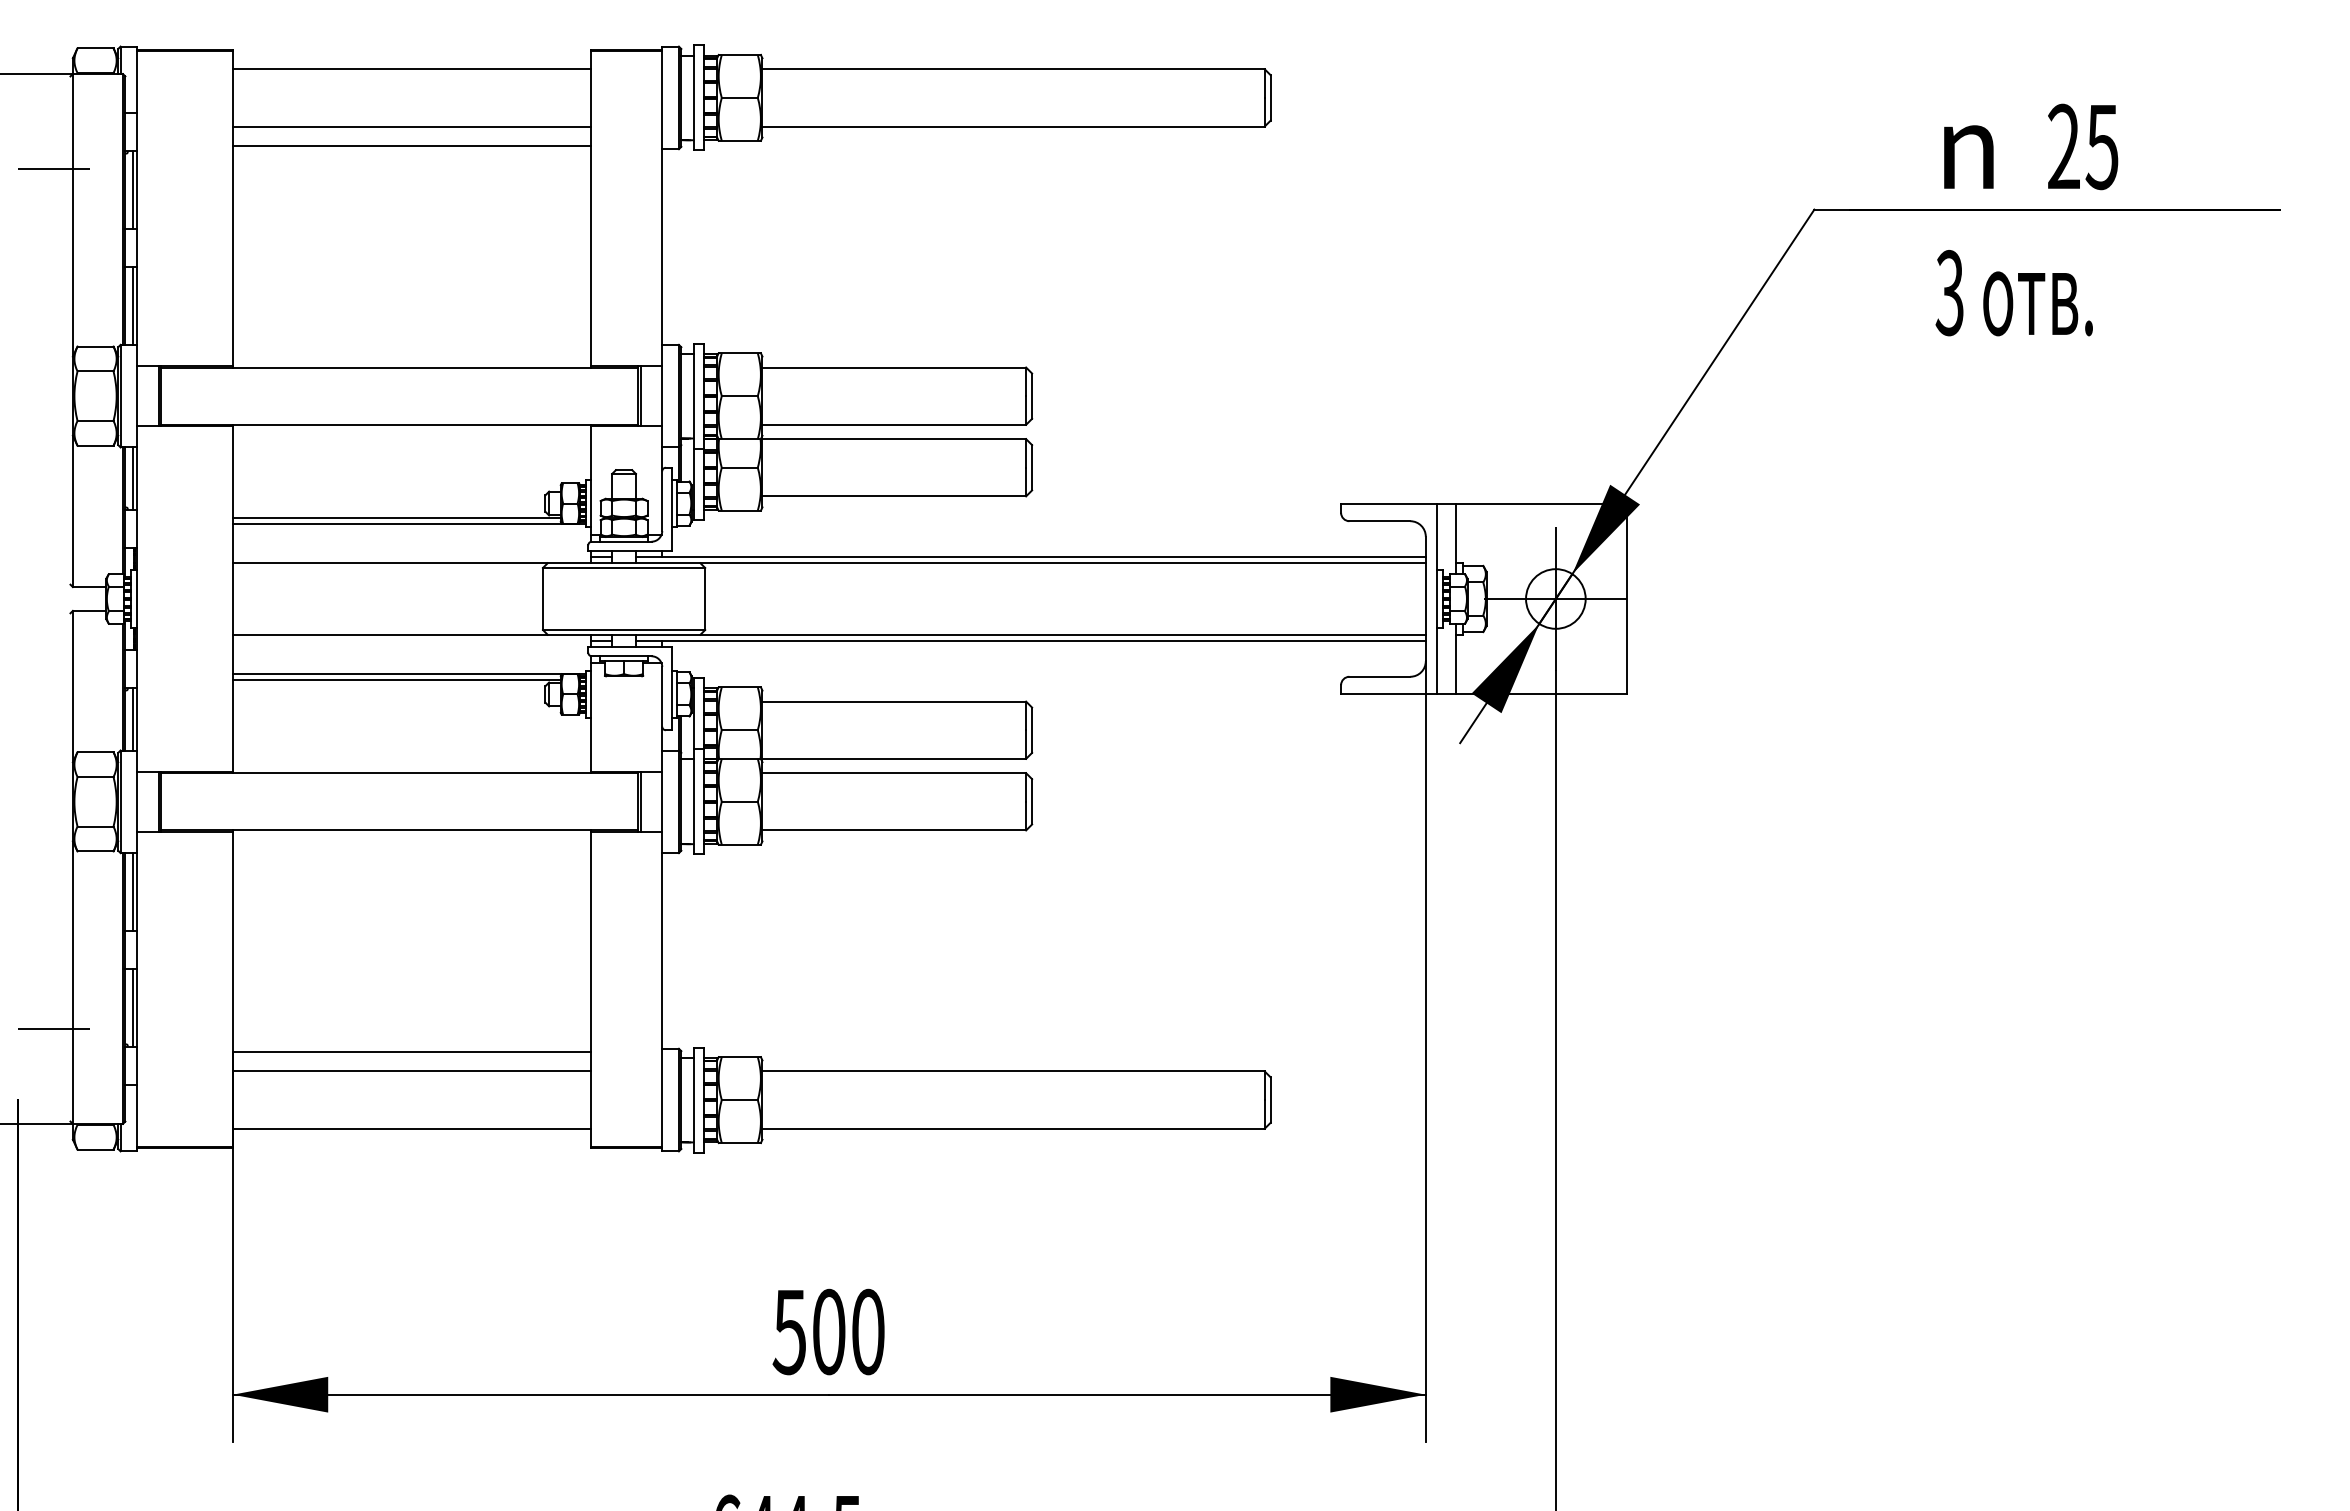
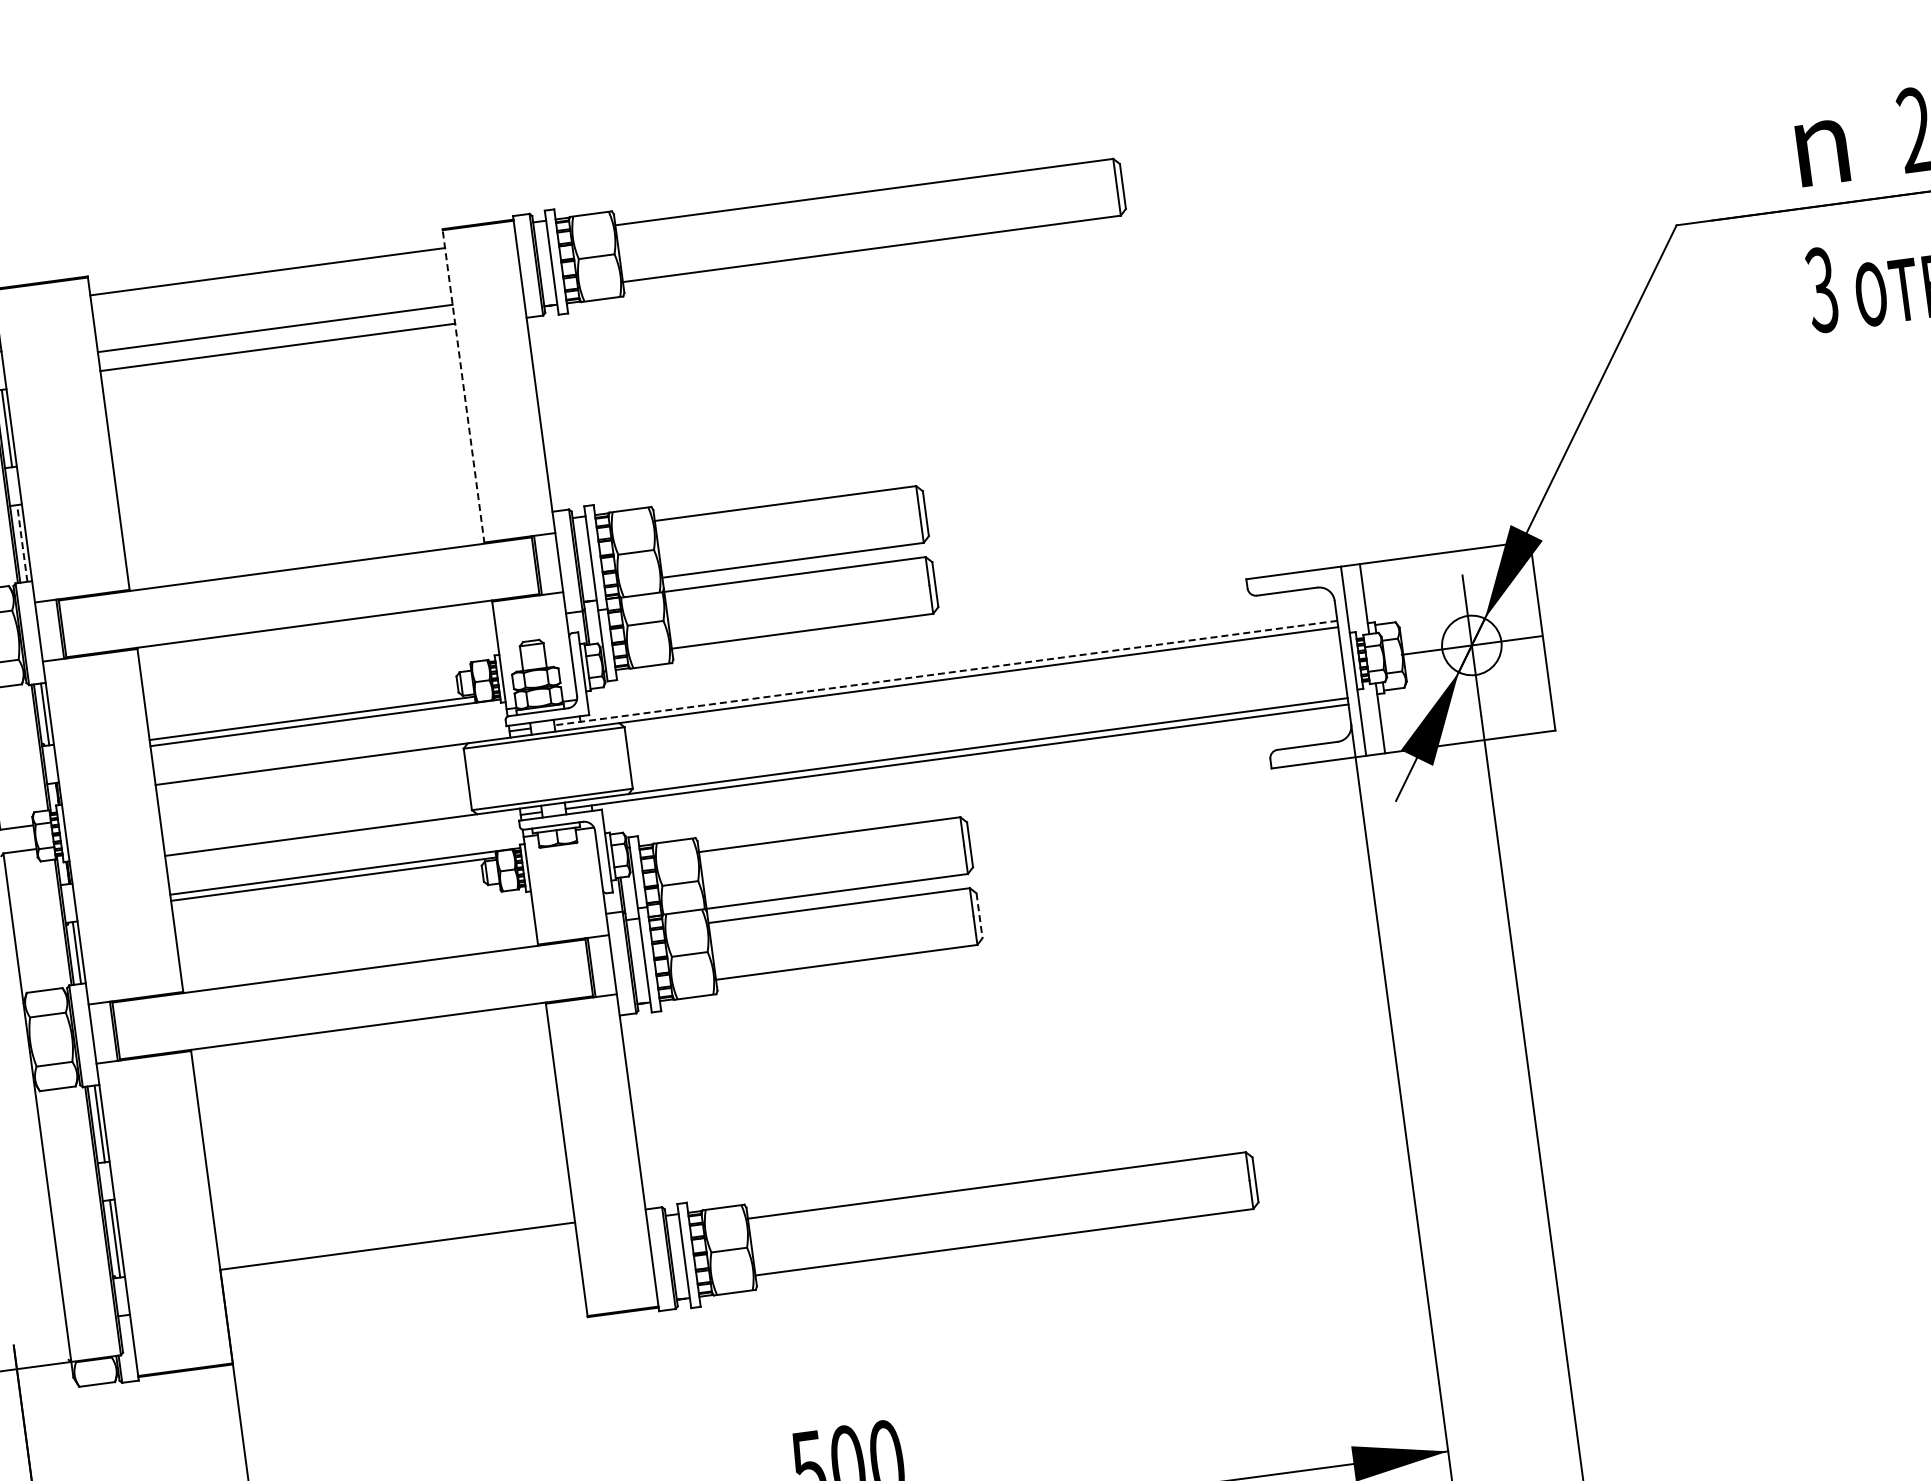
line: (590, 208) -> (463, 386), solid -> dashed
line: (132, 306) -> (22, 543), solid -> dashed
line: (1030, 556) -> (945, 672), solid -> dashed
line: (1032, 801) -> (979, 915), solid -> dashed
line: (53, 1028) -> (39, 1269), removed
line: (411, 1071) -> (400, 1265), removed
line: (411, 1128) -> (407, 1321), removed

